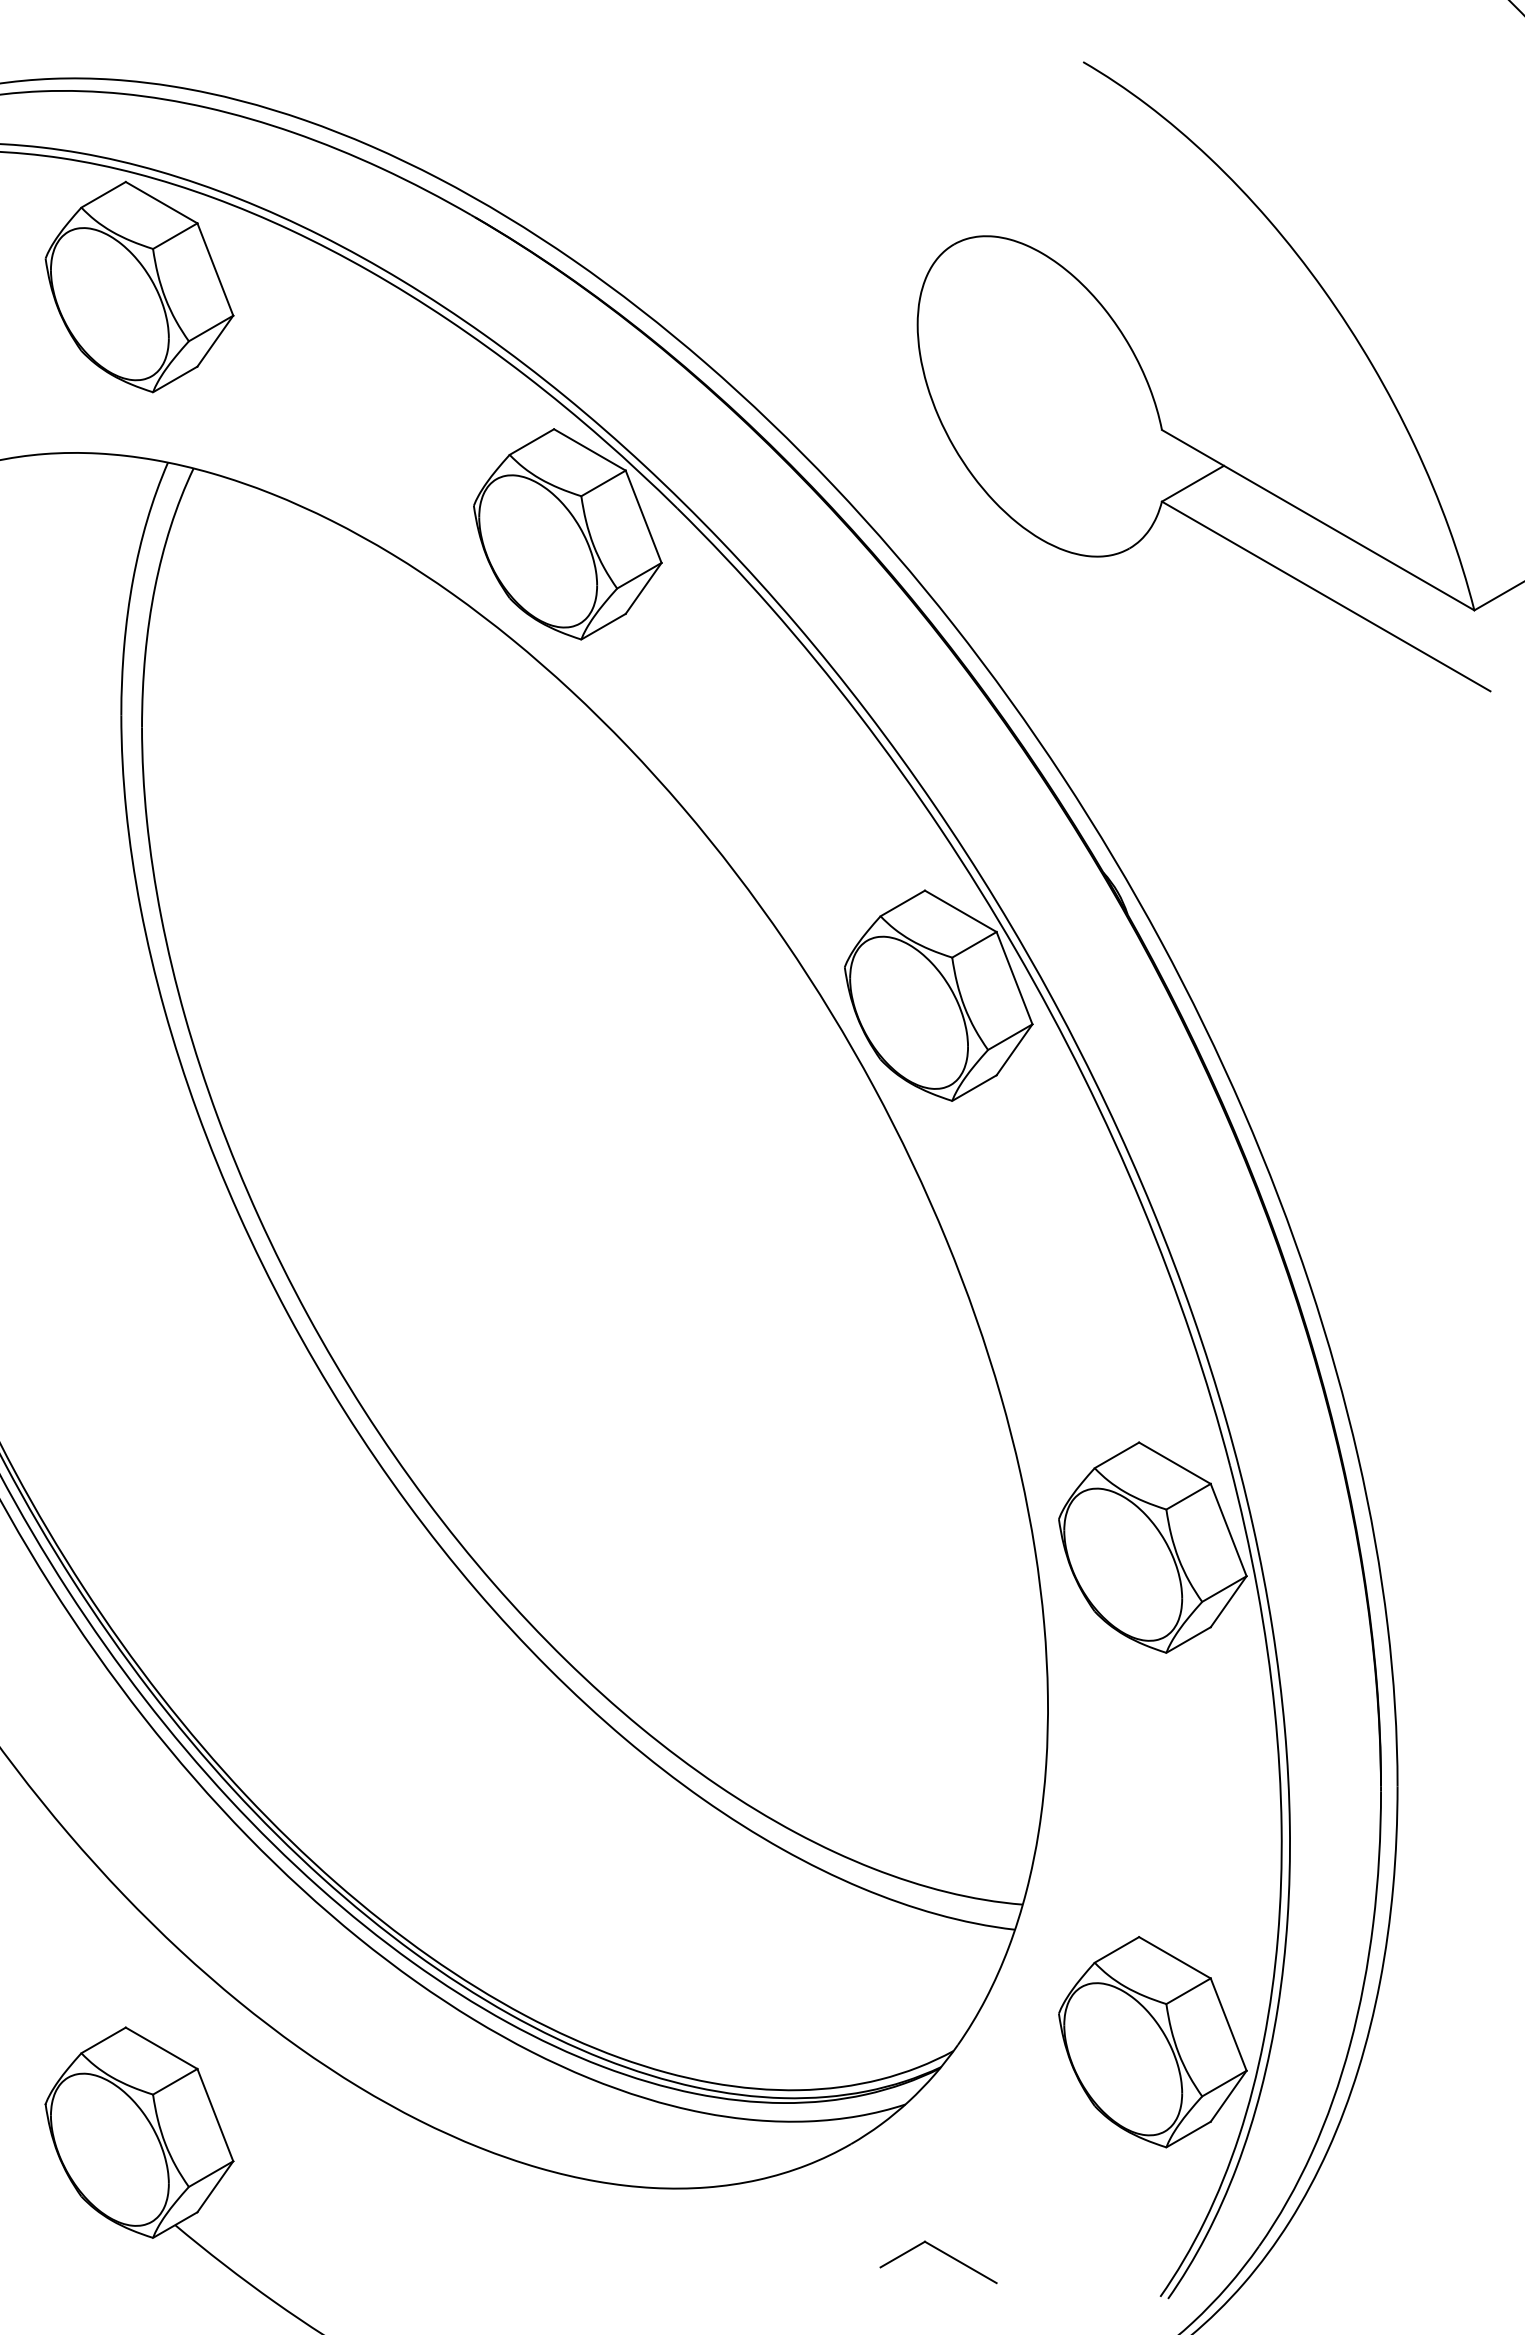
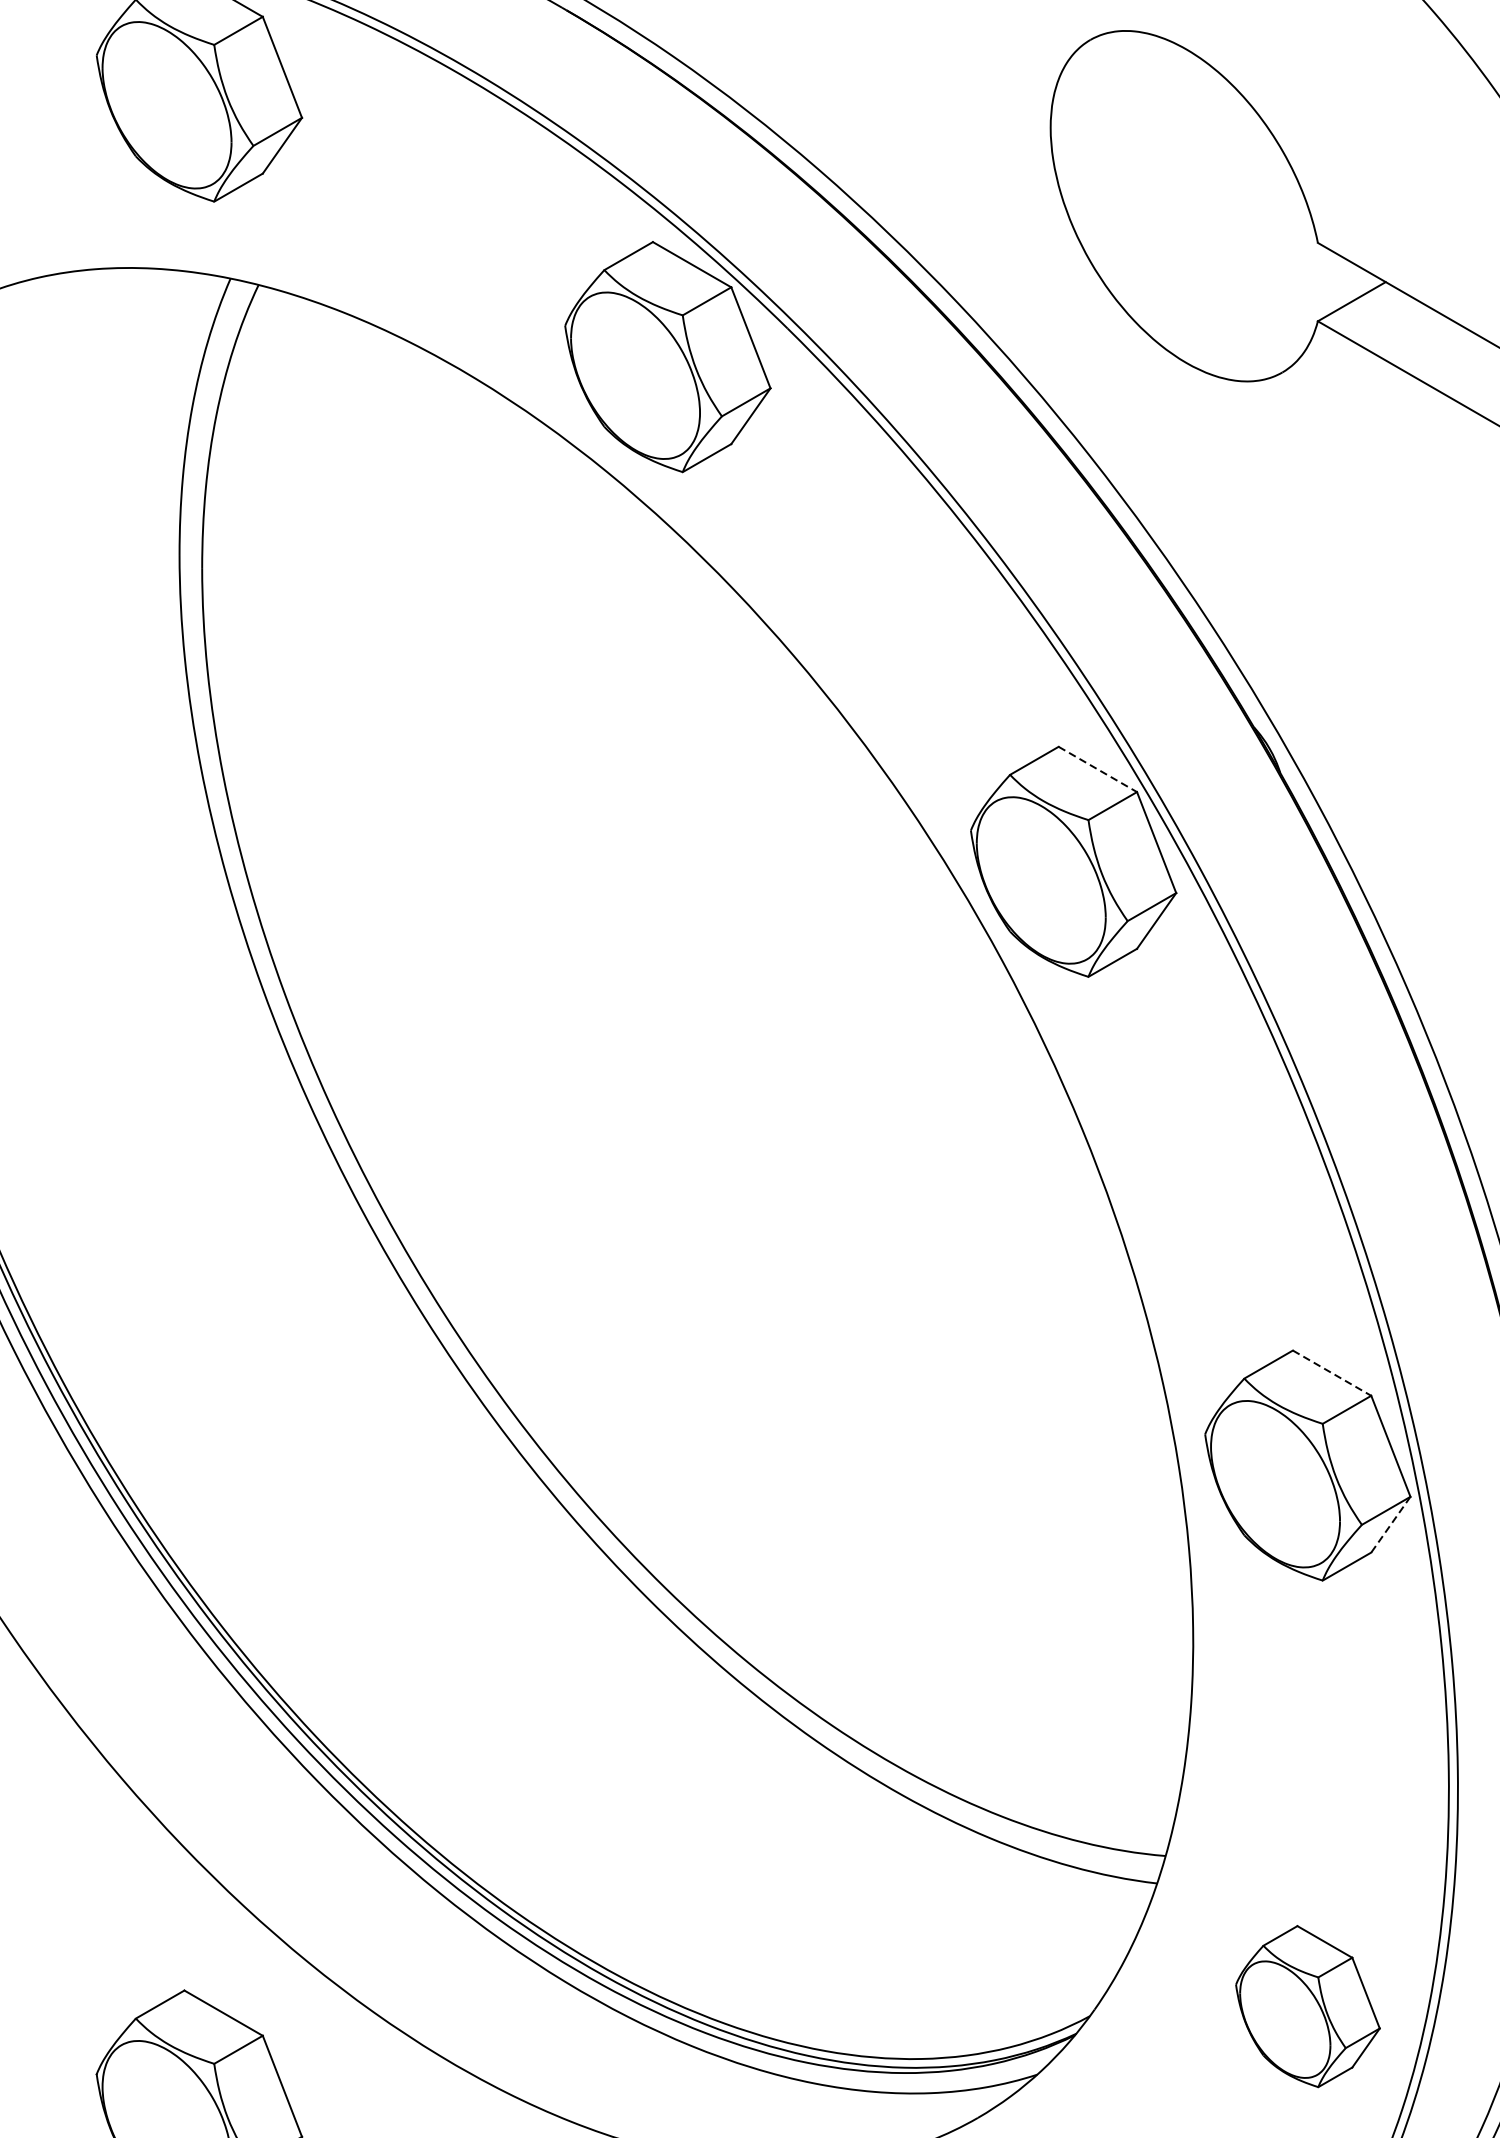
line: (961, 911) -> (1098, 769), solid -> dashed
line: (1175, 1463) -> (1332, 1373), solid -> dashed
line: (1228, 1602) -> (1390, 1525), solid -> dashed
part: (1152, 2042) -> (1307, 2006), size x0.7

